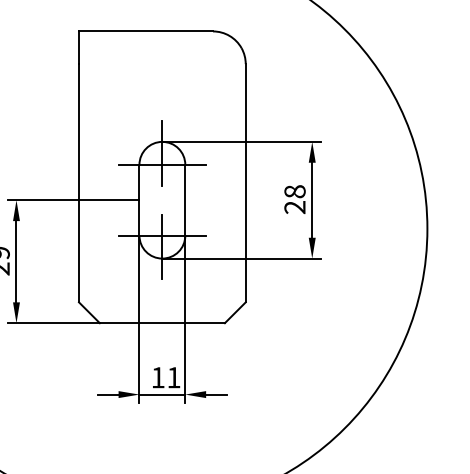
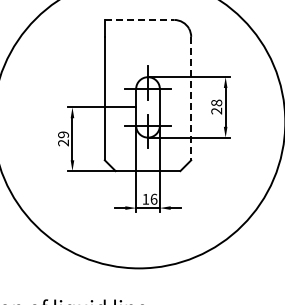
line: (145, 30) -> (139, 19), solid -> dashed
line: (246, 183) -> (191, 98), solid -> dashed
text: (172, 376) -> (153, 198), 11 -> 16

